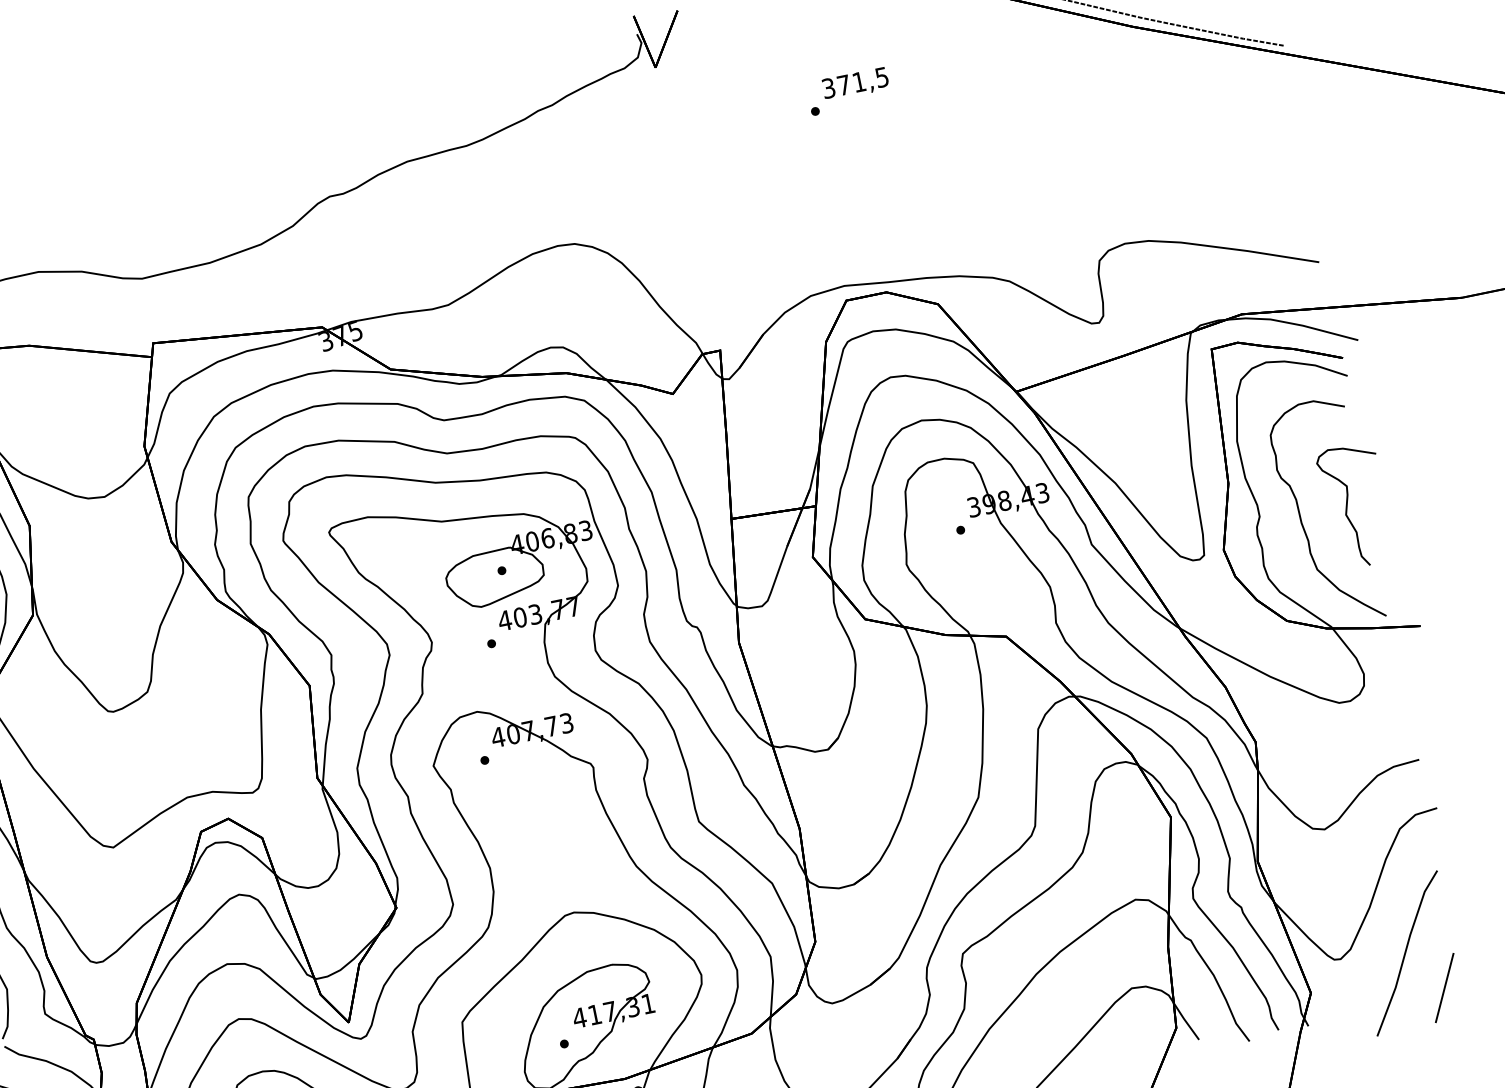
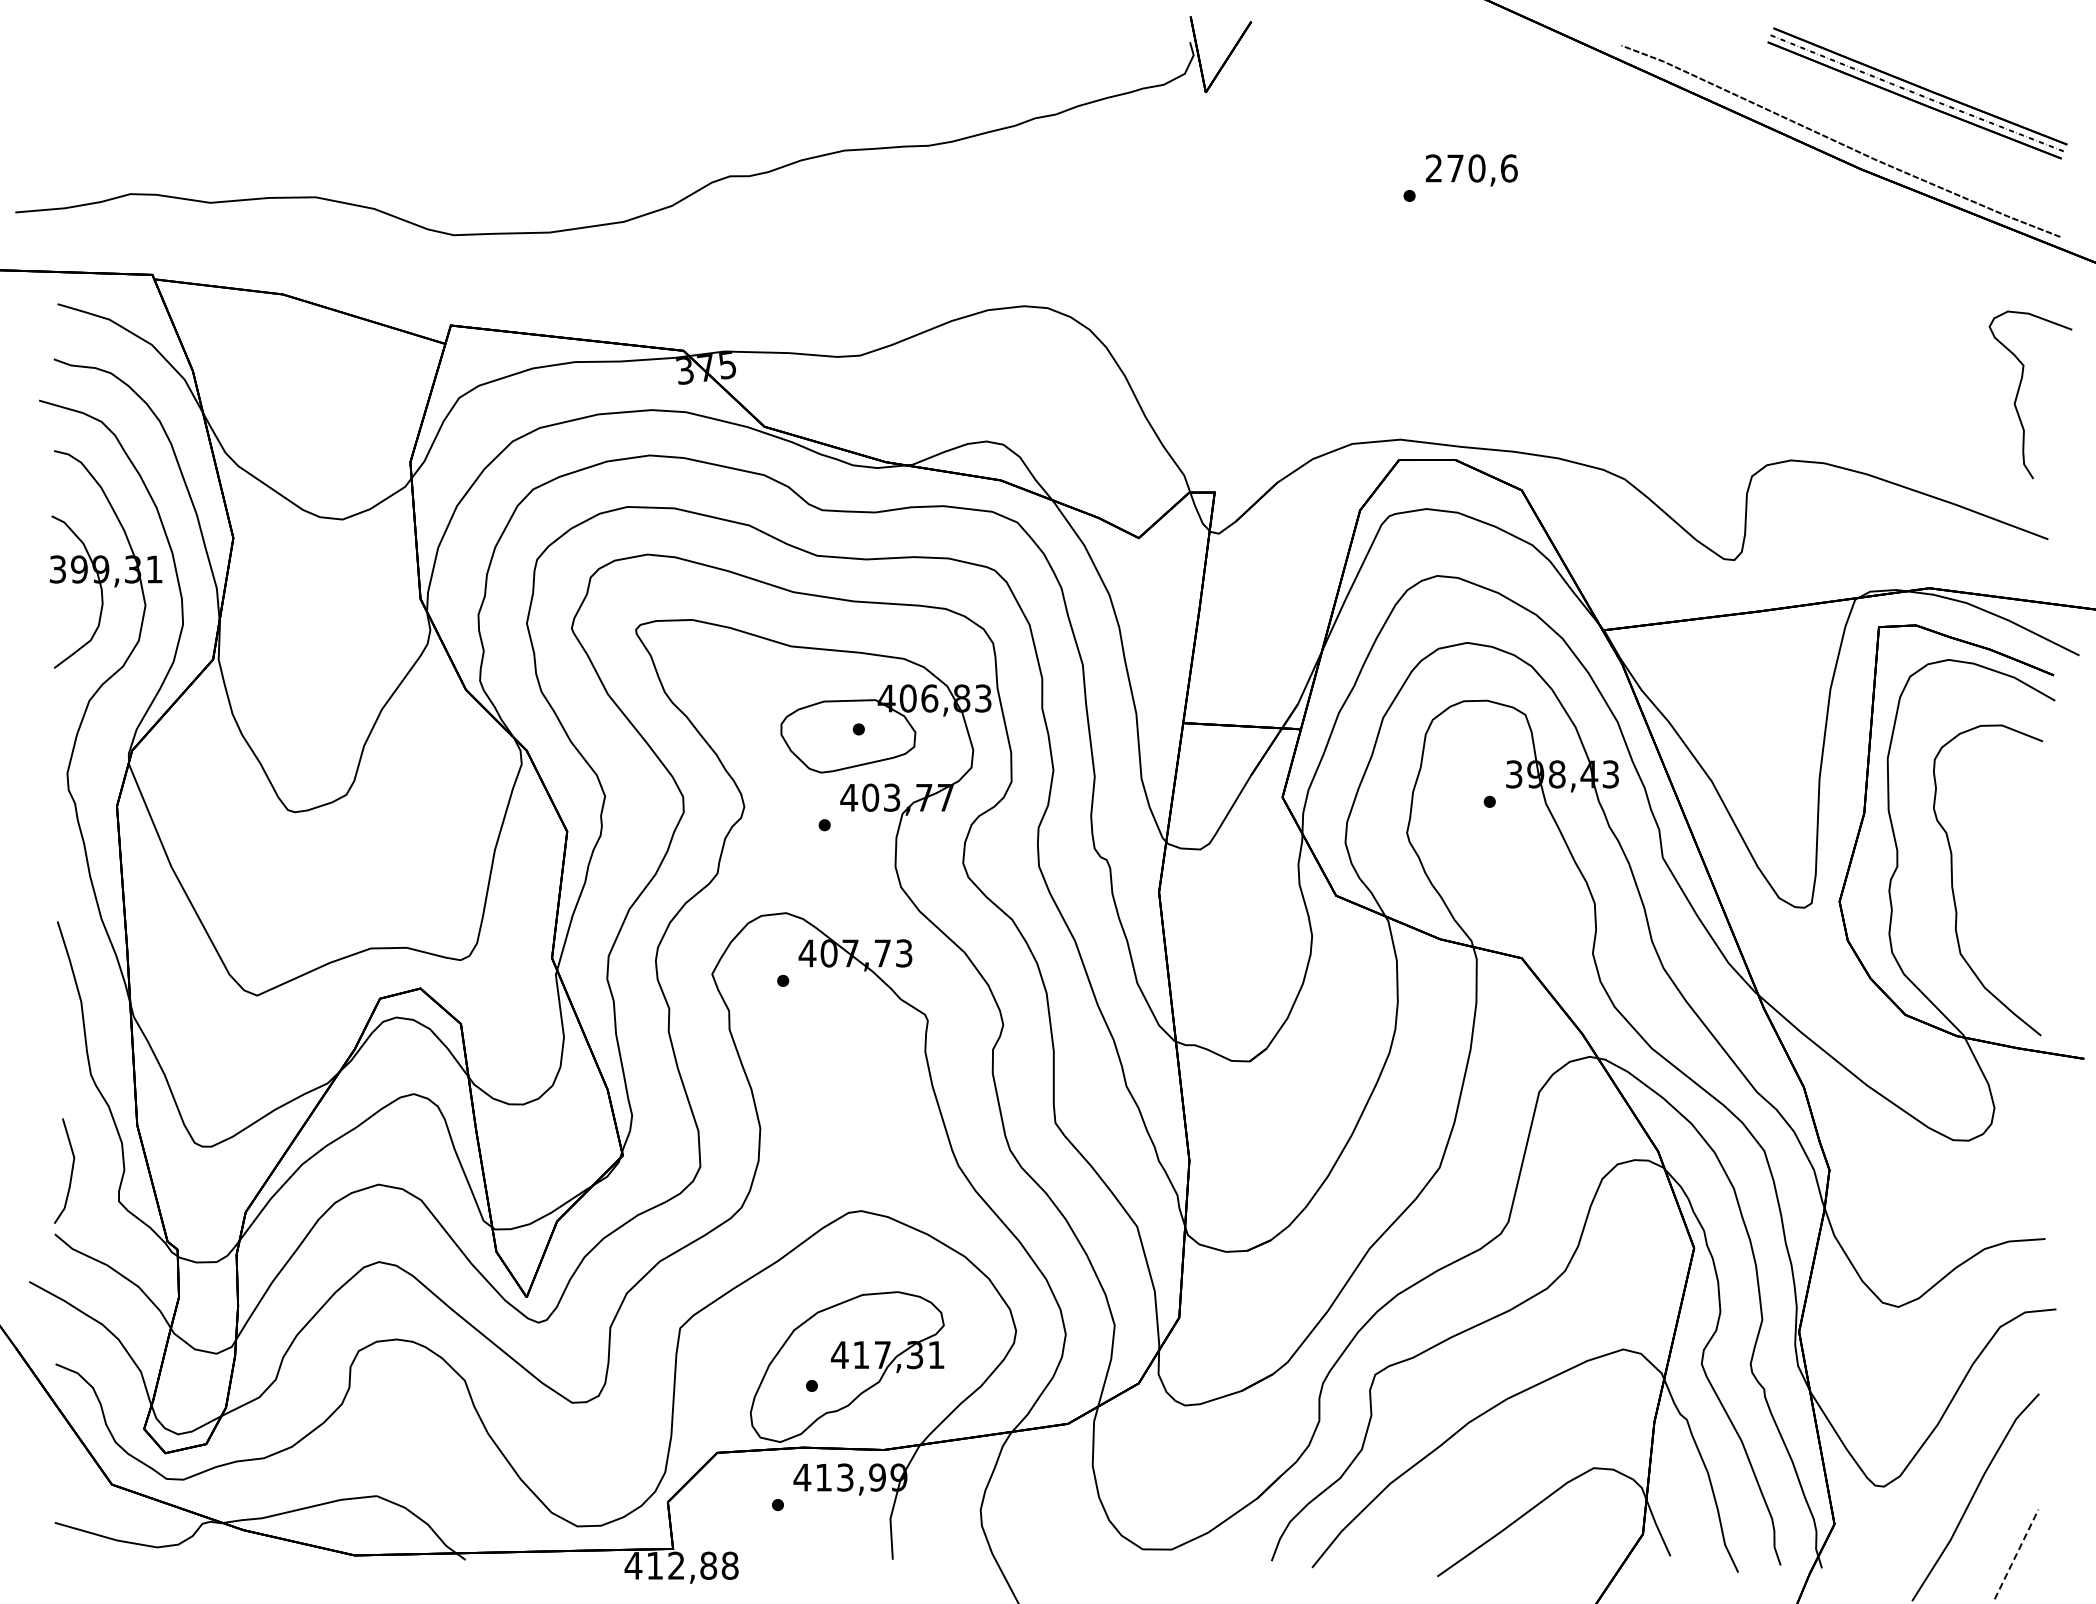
text: (855, 82) -> (1471, 168), 371,5 -> 270,6
curve: (1347, 505) -> (2019, 391), moved
line: (1444, 988) -> (2016, 1554), solid -> dashed

